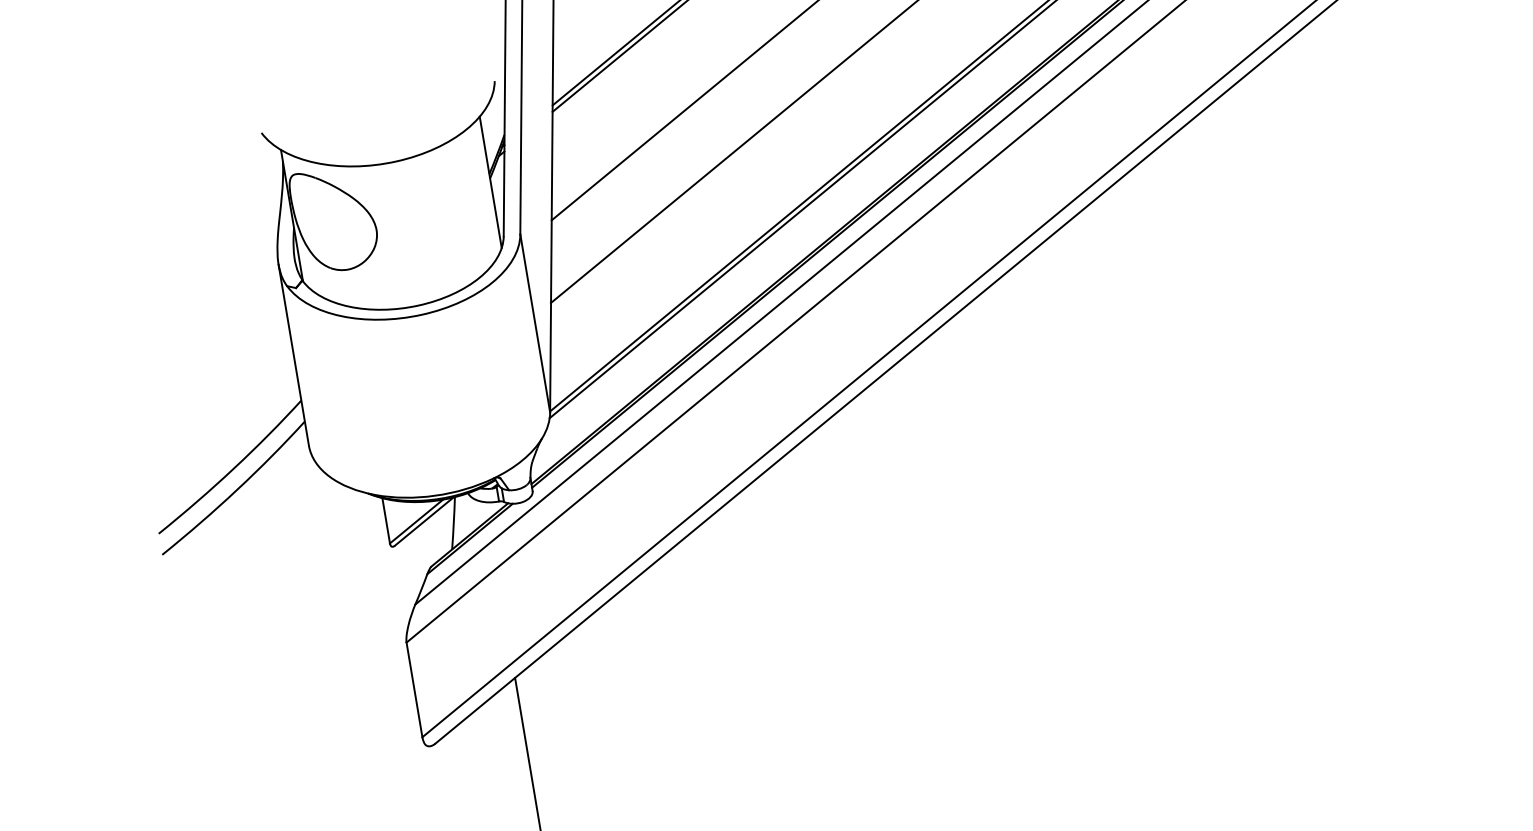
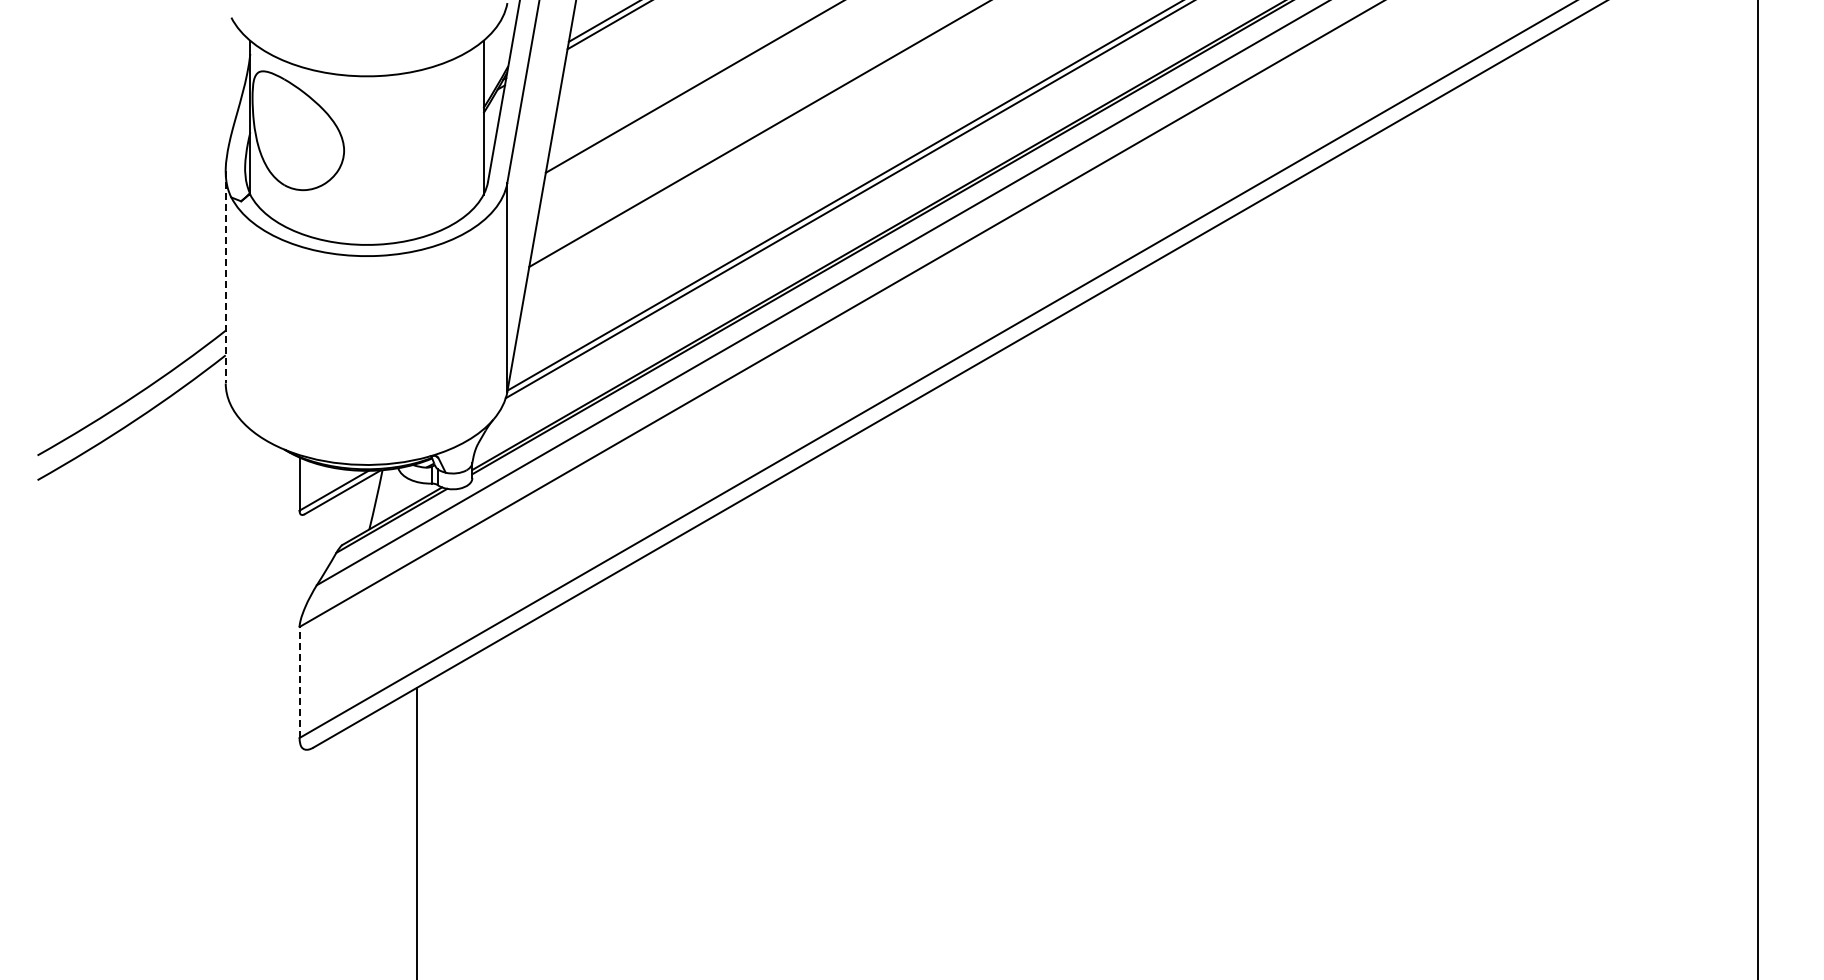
line: (293, 355) -> (225, 277), solid -> dashed
line: (414, 689) -> (299, 682), solid -> dashed

